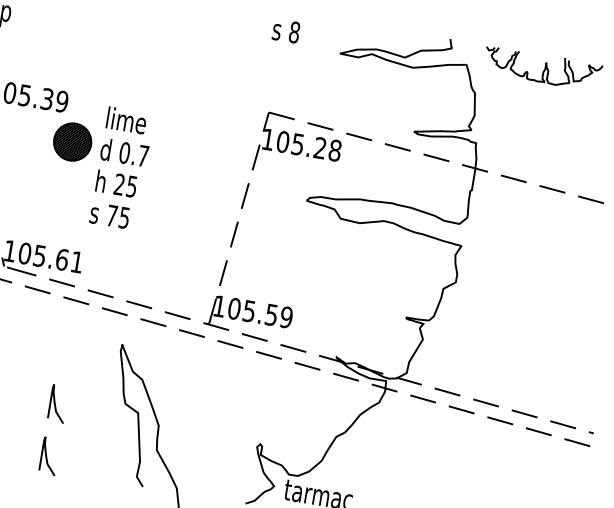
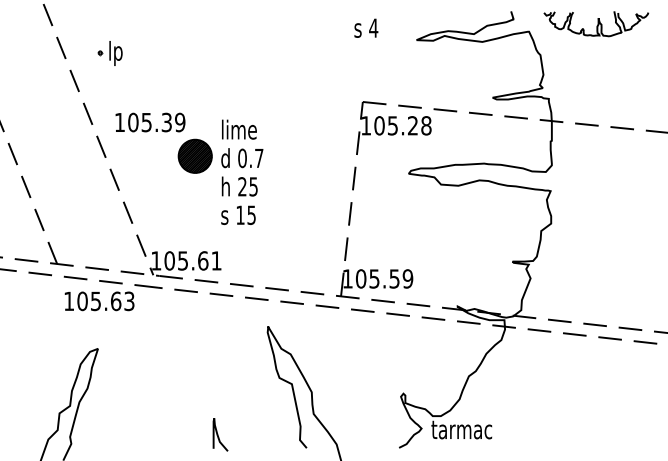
text: (294, 31) -> (373, 27), 8 -> 4
text: (112, 215) -> (240, 214), 75 -> 15
curve: (55, 403) -> (218, 387), removed

